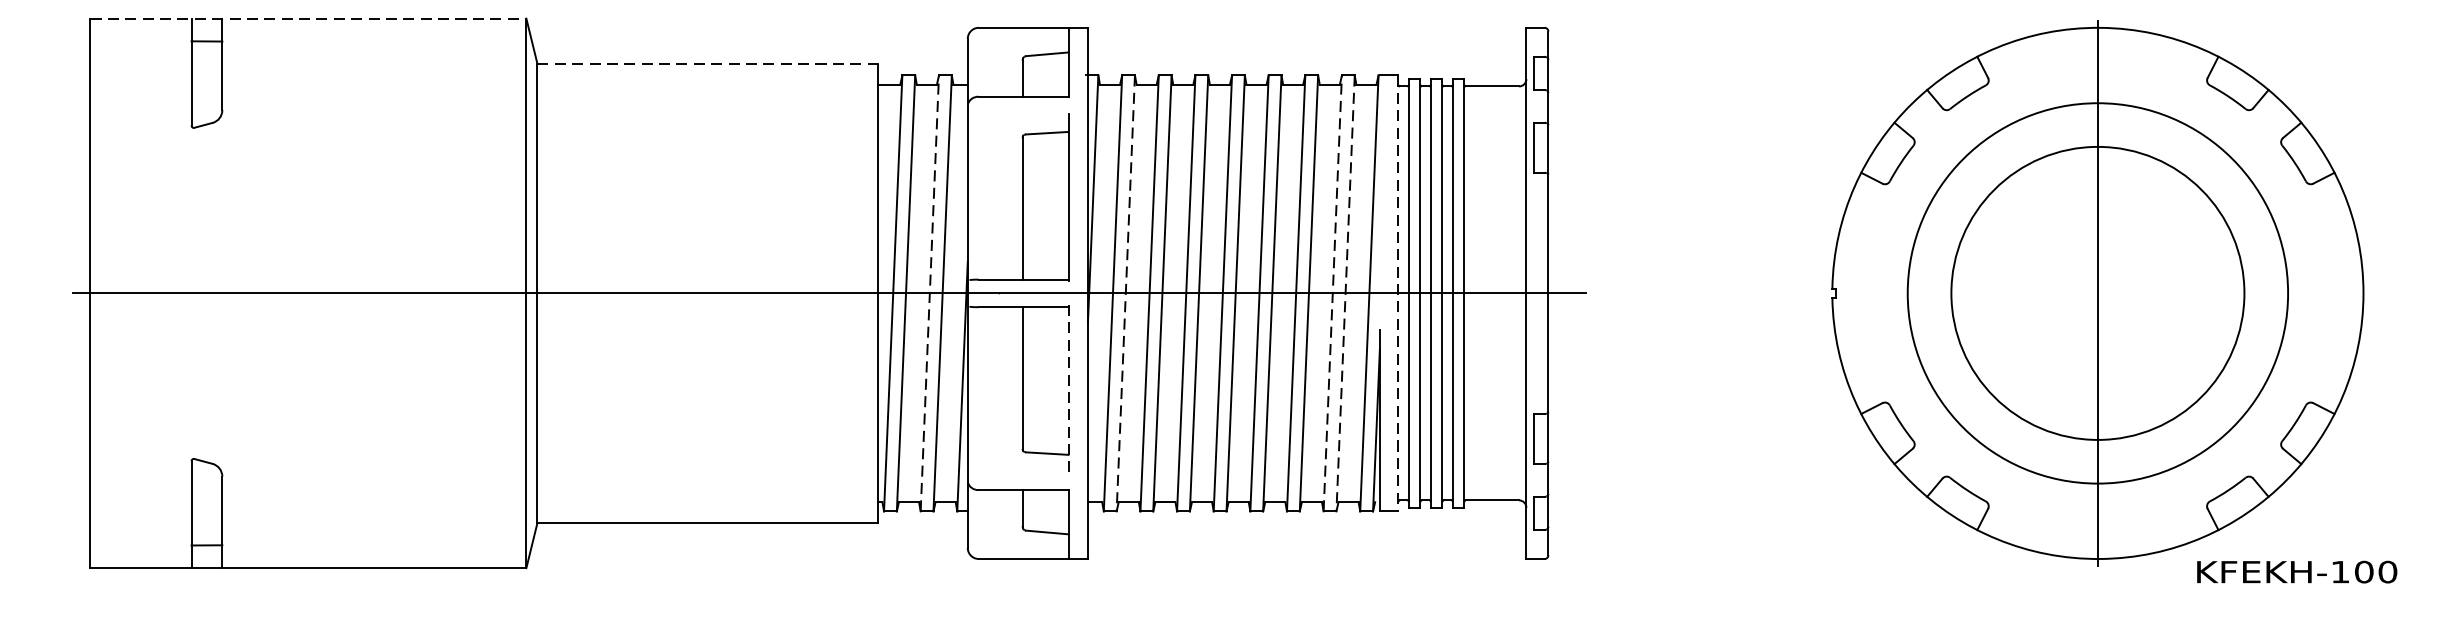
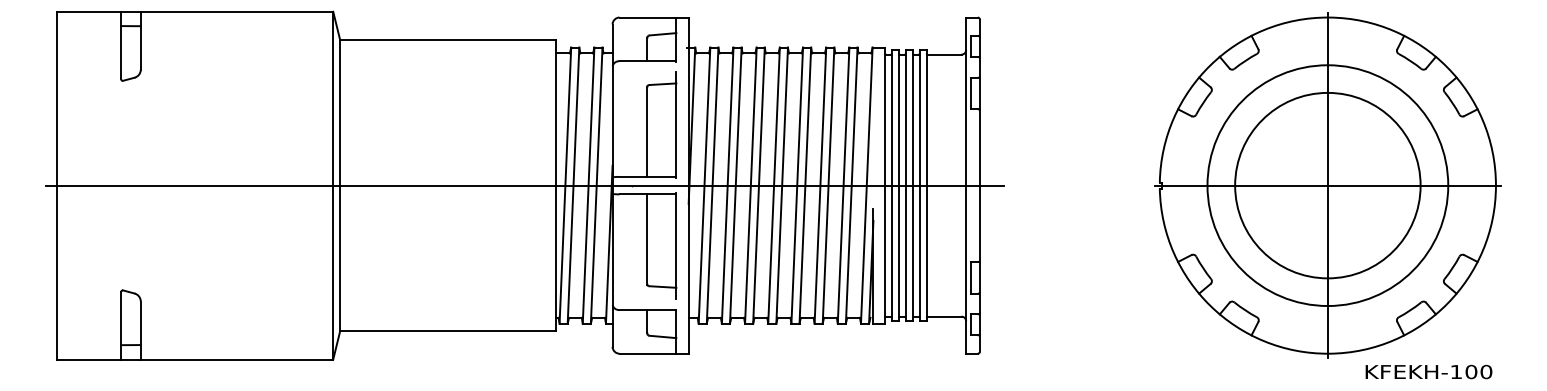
line: (308, 18) -> (195, 11), dashed -> solid
line: (708, 64) -> (448, 40), dashed -> solid
line: (929, 293) -> (588, 185), dashed -> solid
line: (1332, 293) -> (843, 185), dashed -> solid
line: (1398, 293) -> (885, 185), dashed -> solid
line: (2097, 293) -> (1327, 185), added
line: (1125, 294) -> (712, 186), dashed -> solid
line: (1345, 294) -> (851, 186), dashed -> solid
line: (1068, 389) -> (676, 246), dashed -> solid
text: (2296, 571) -> (1428, 371), moved

